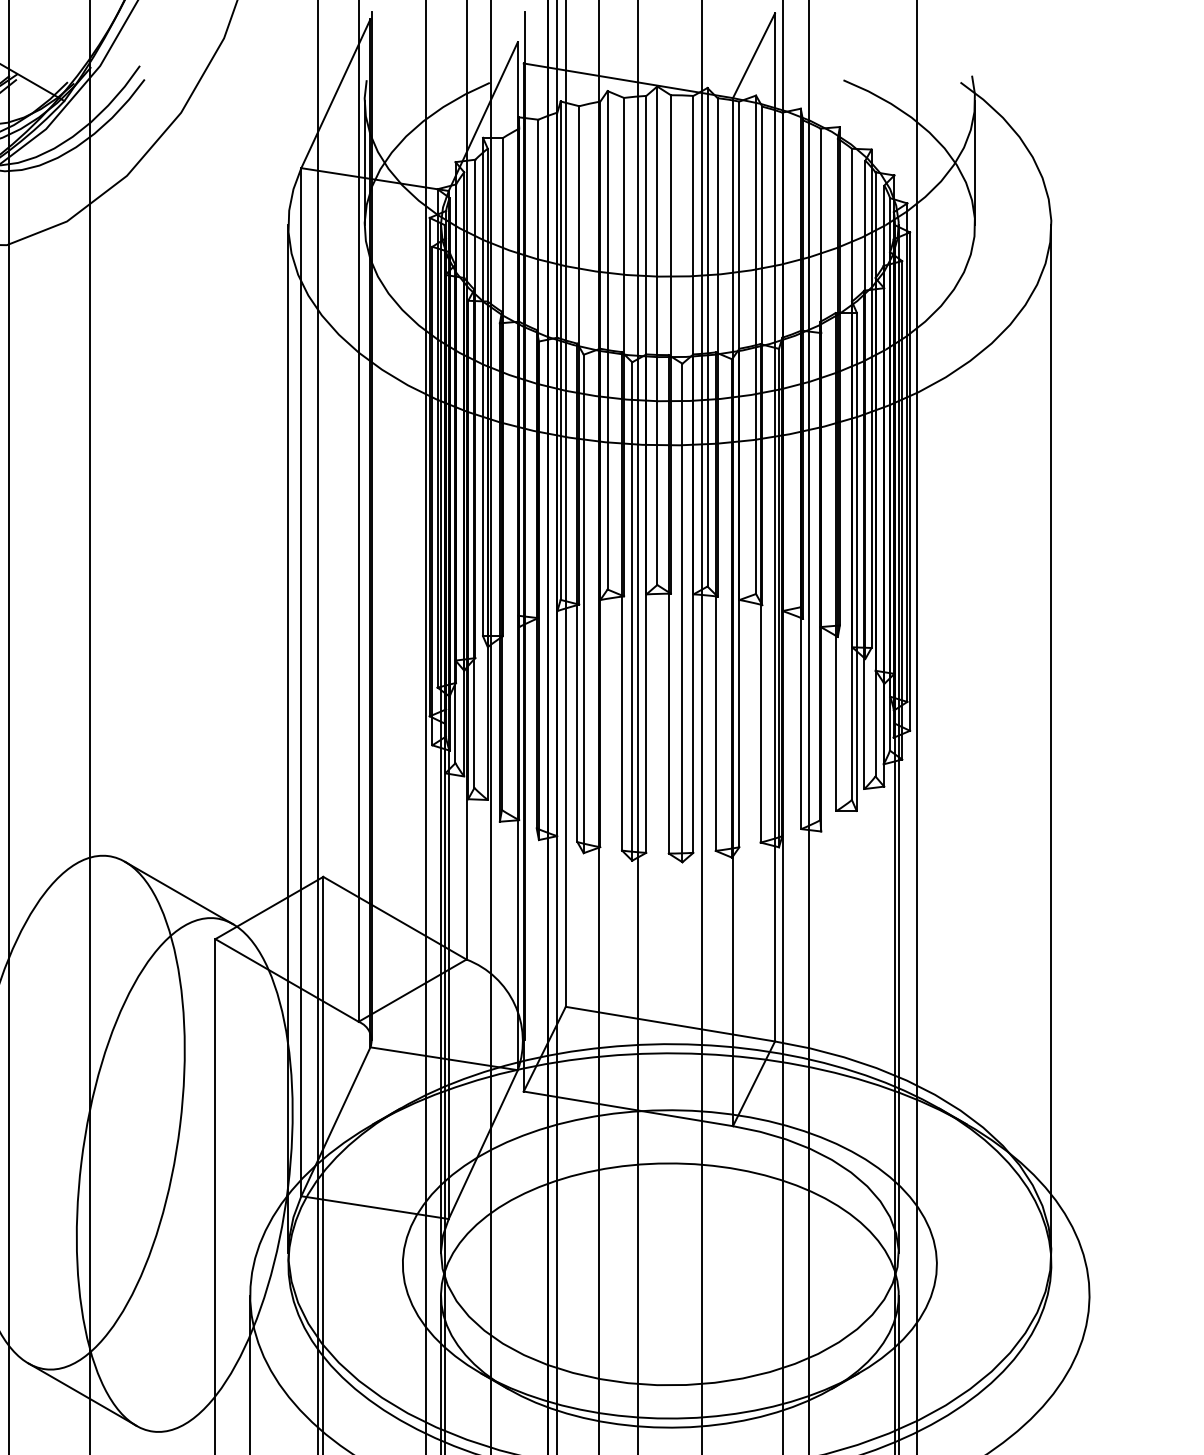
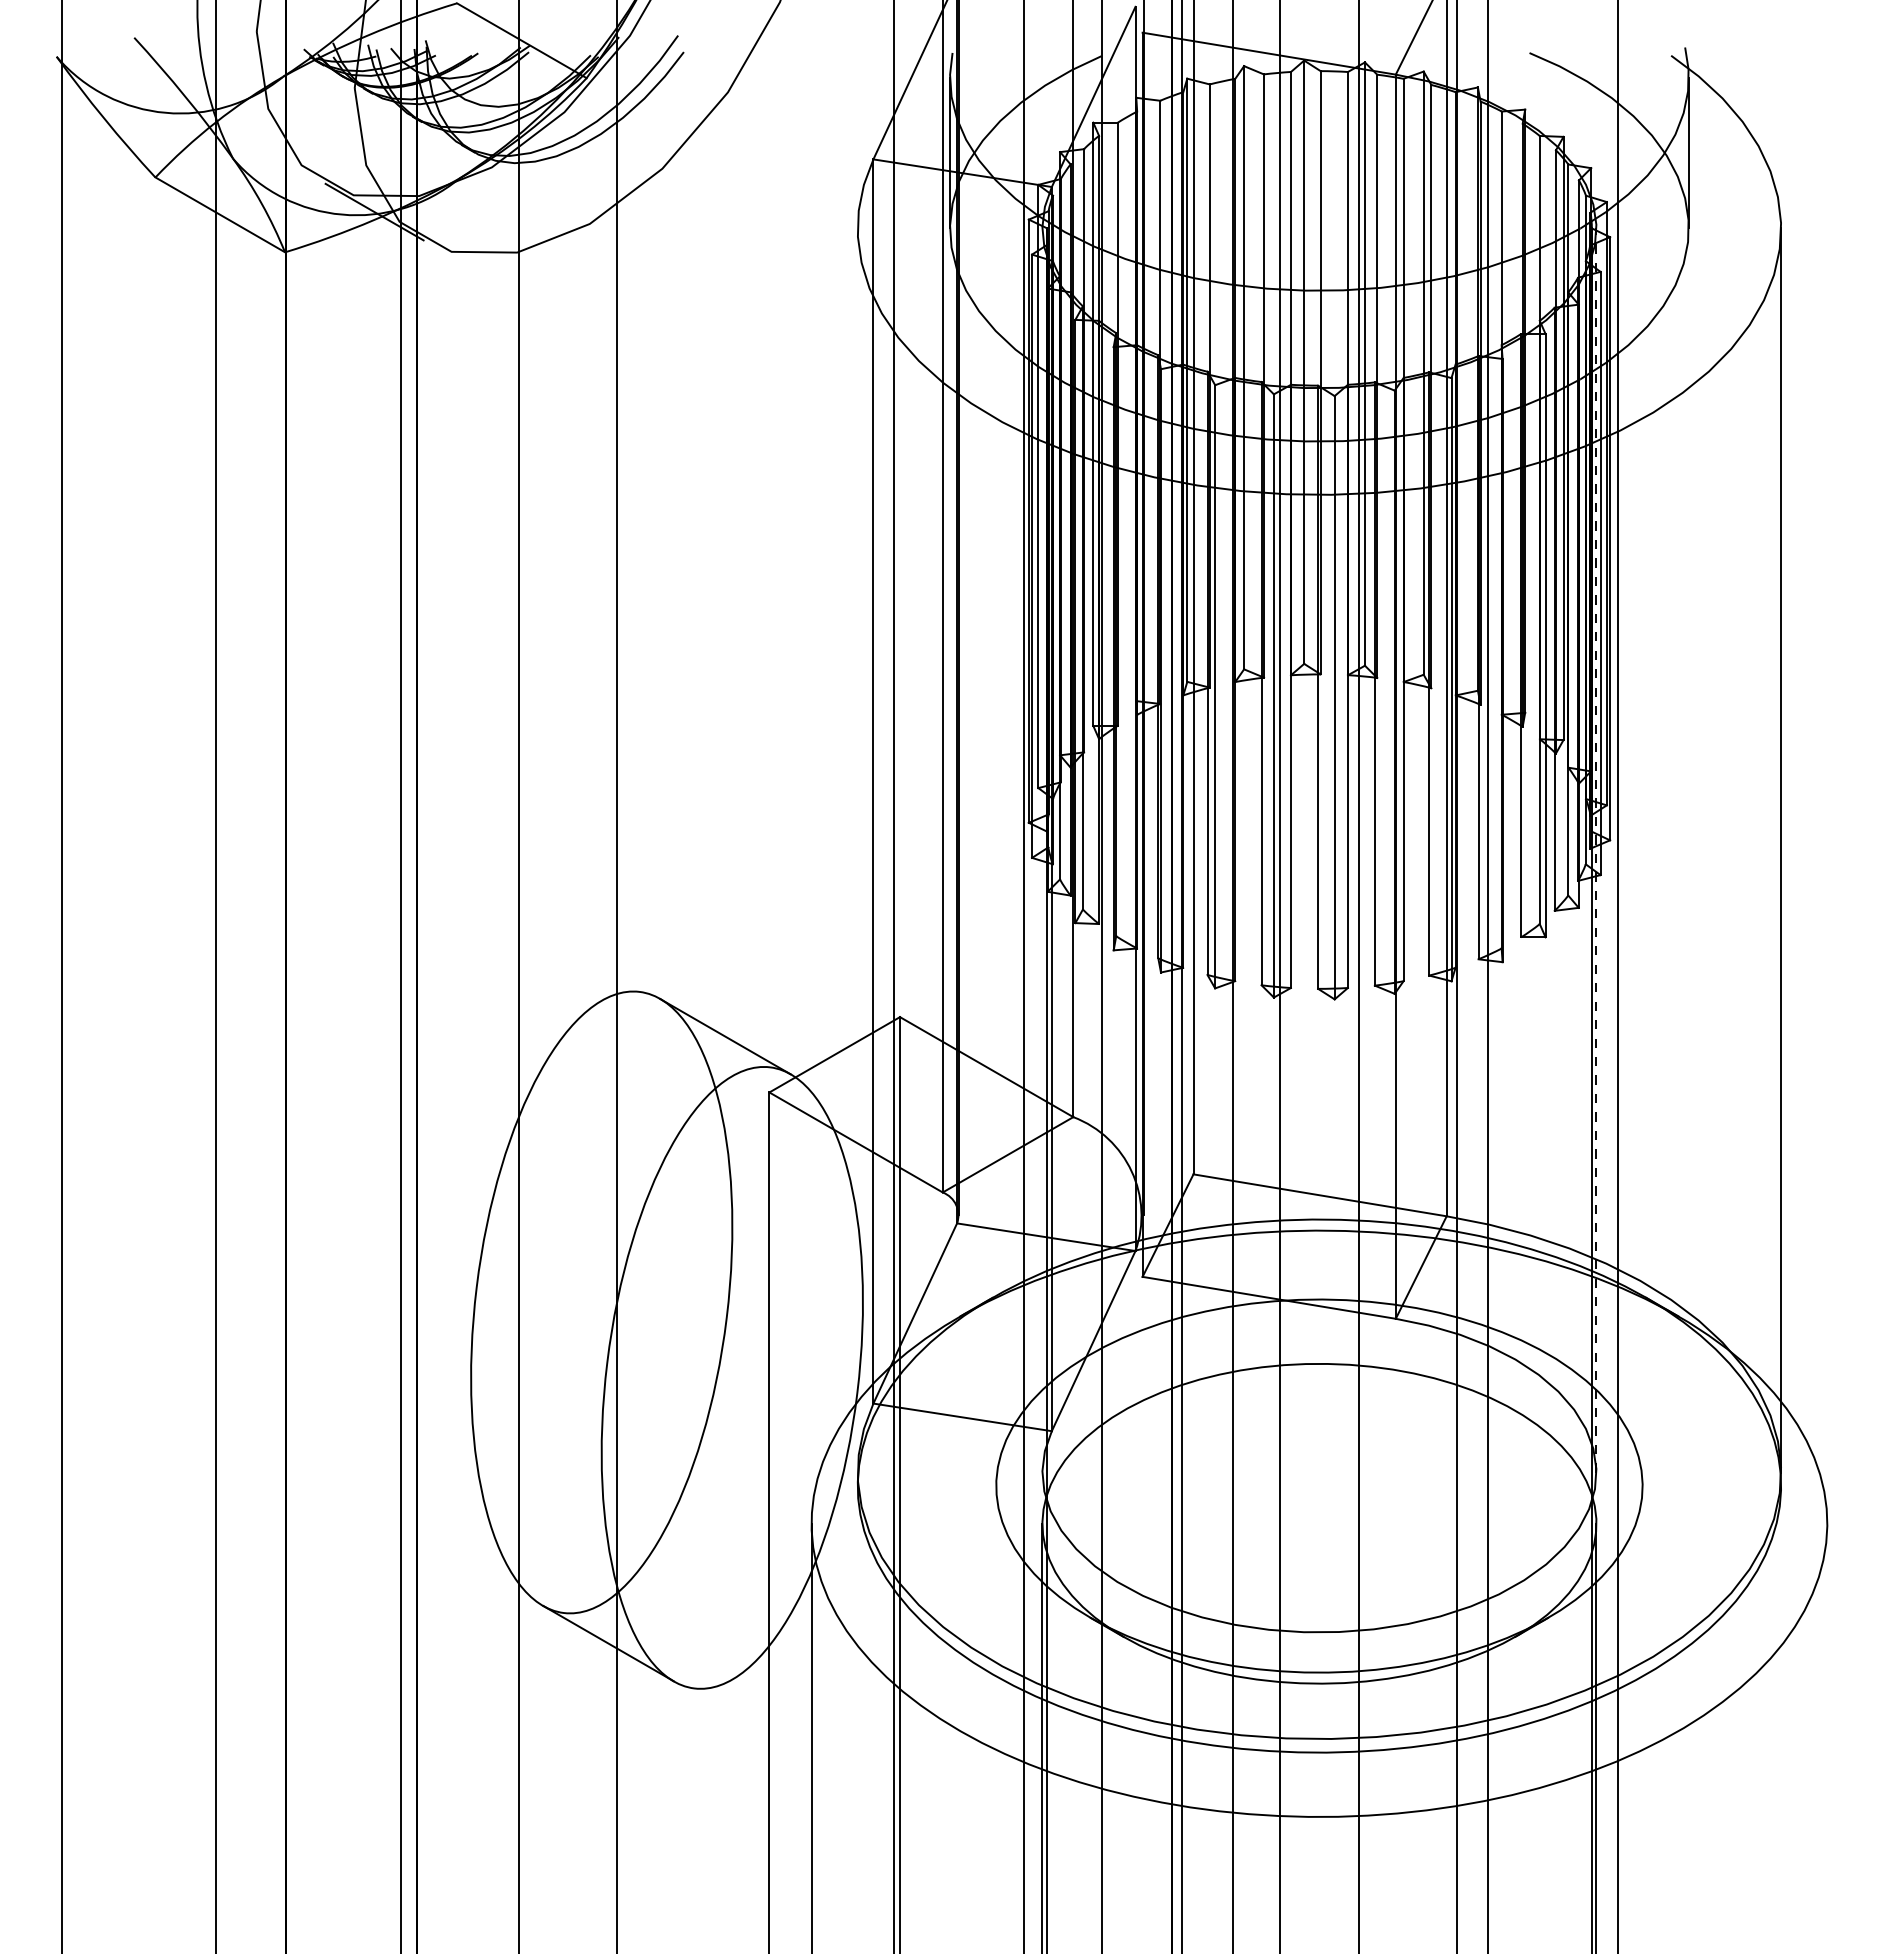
line: (898, 738) -> (1596, 849), solid -> dashed
line: (288, 739) -> (857, 850), removed
line: (441, 739) -> (1042, 850), removed

